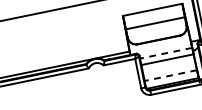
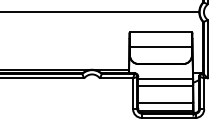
line: (166, 53) -> (165, 79), dashed -> solid
line: (170, 75) -> (165, 102), dashed -> solid

